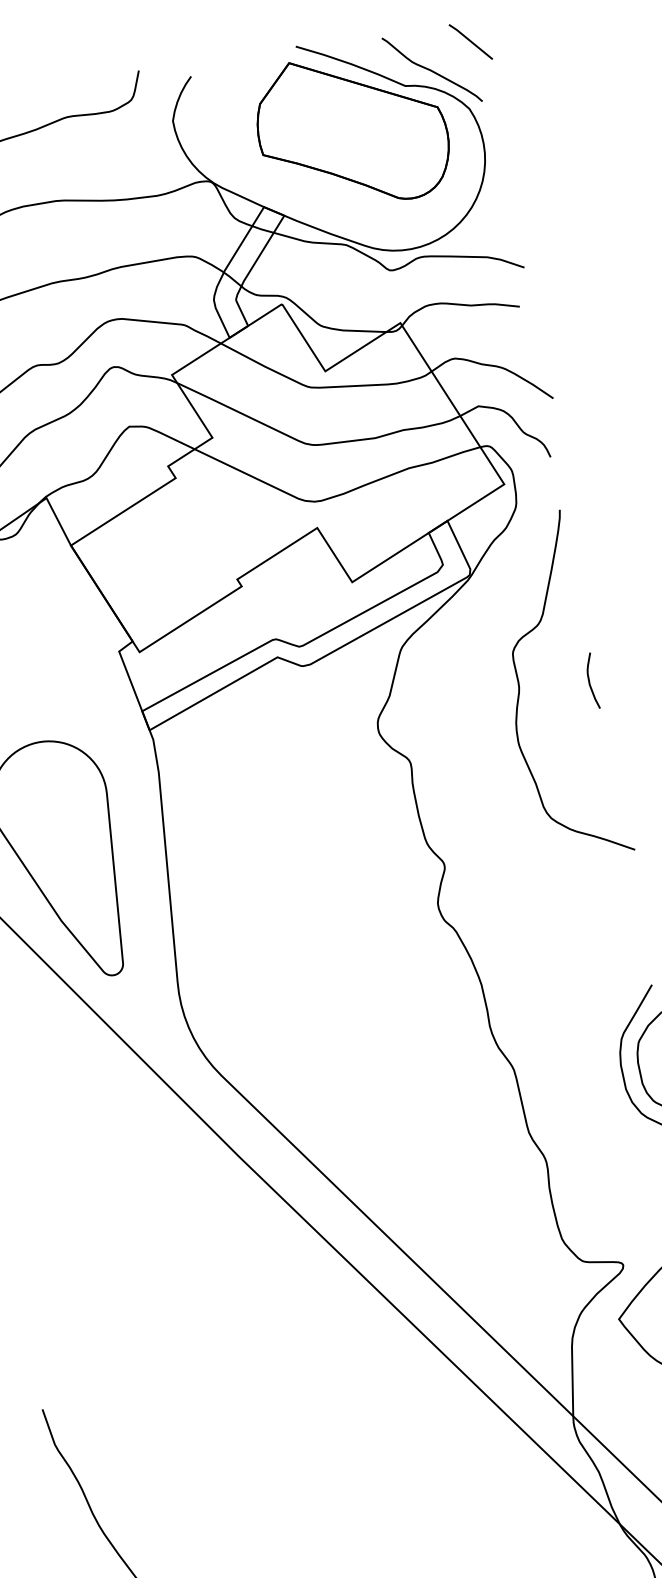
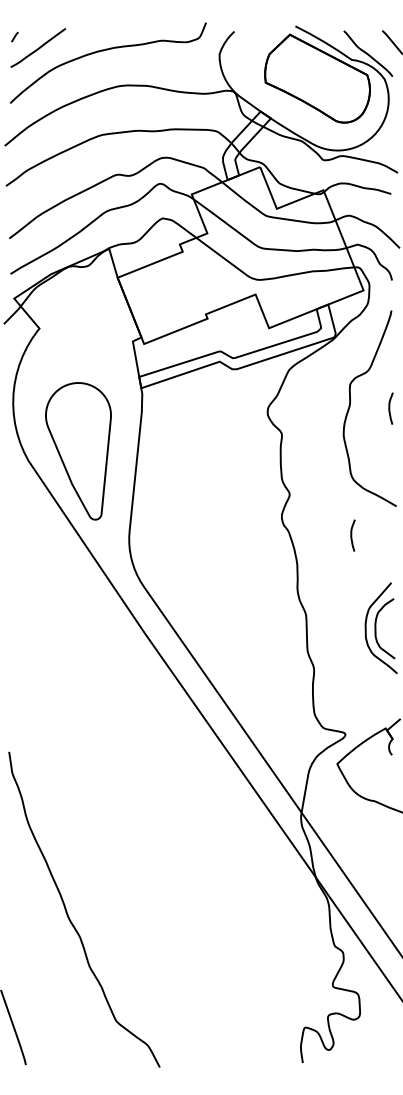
curve: (568, 915) -> (352, 535), added

